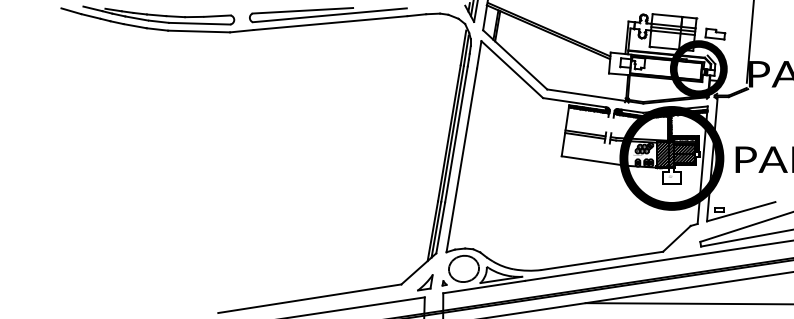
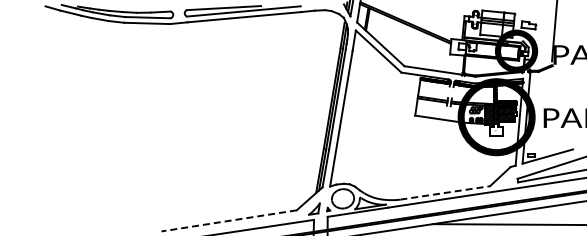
line: (602, 260) -> (445, 192), solid -> dashed
line: (309, 298) -> (228, 220), solid -> dashed

